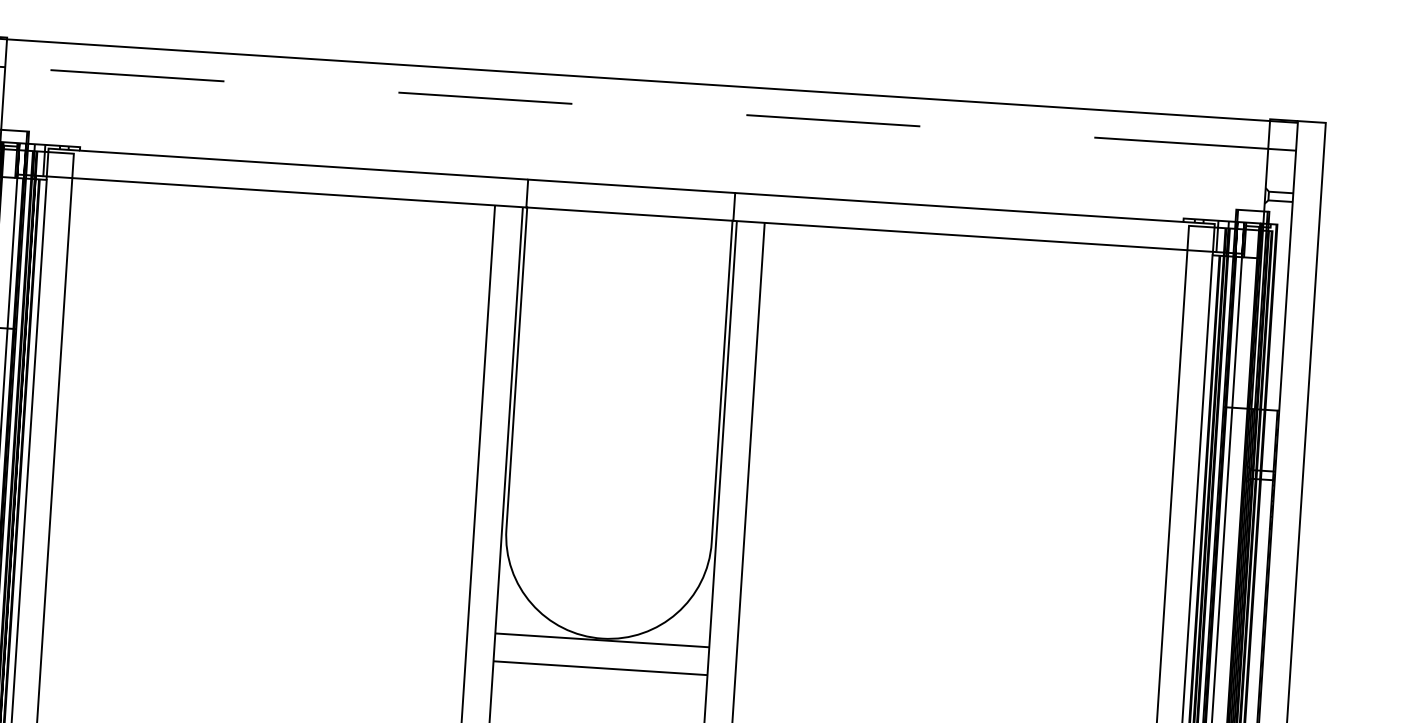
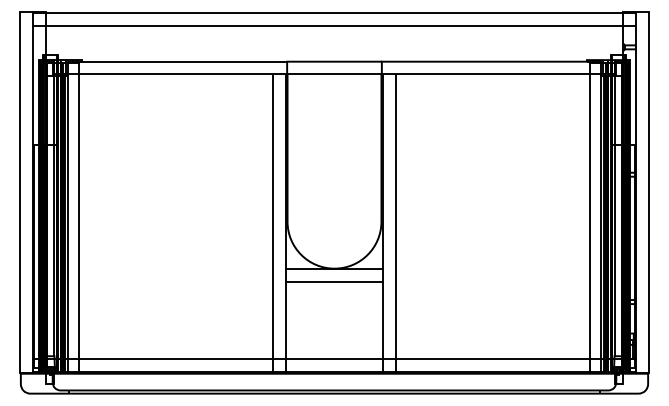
line: (636, 107) -> (334, 25), dashed -> solid

